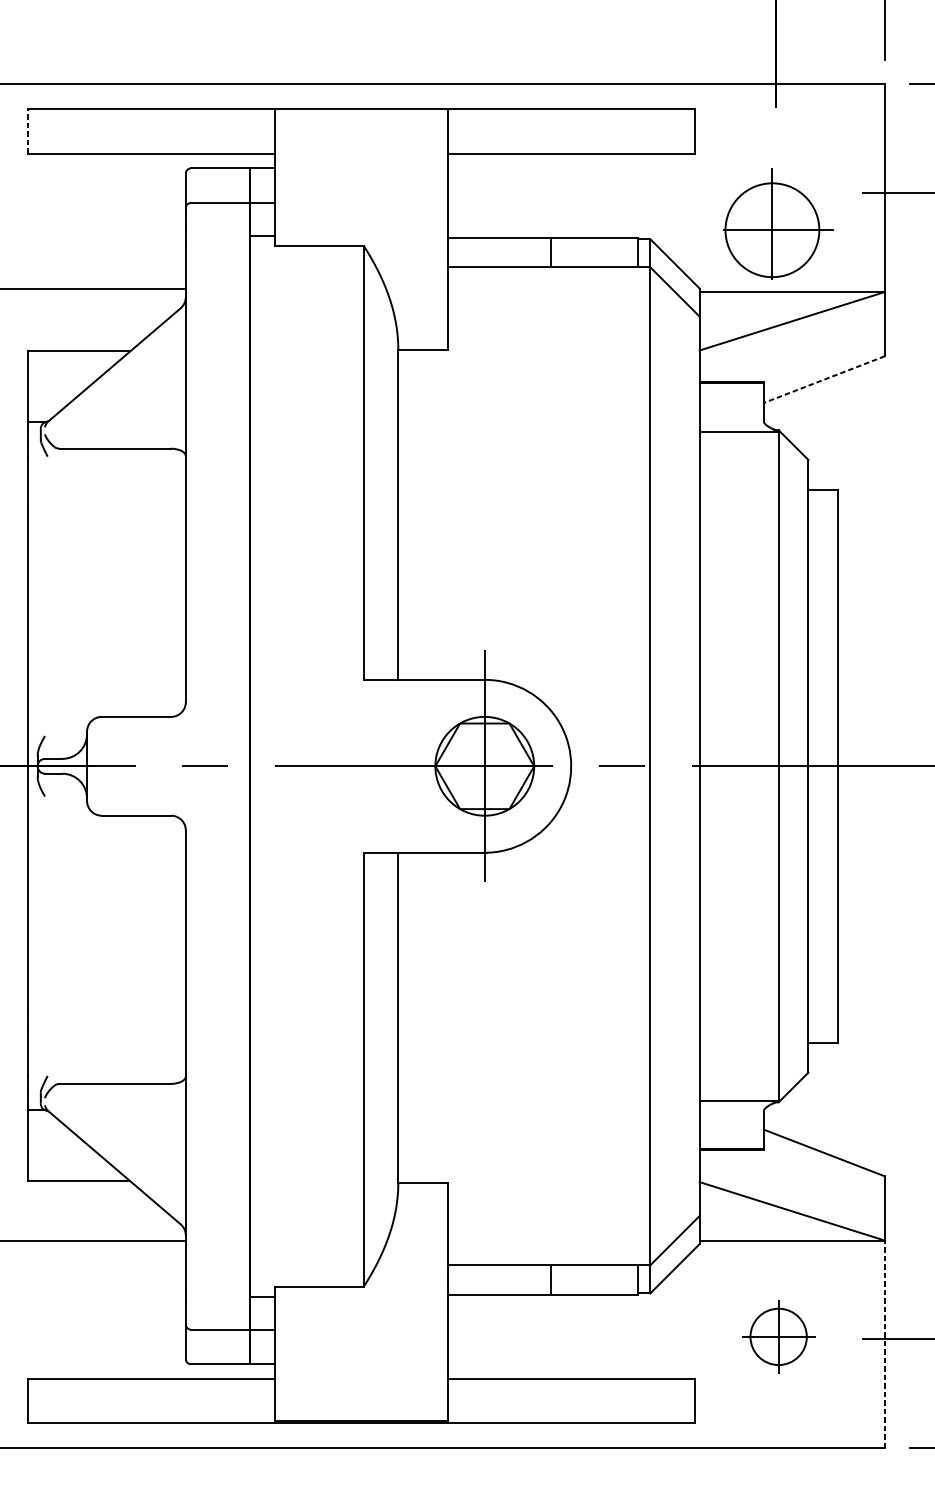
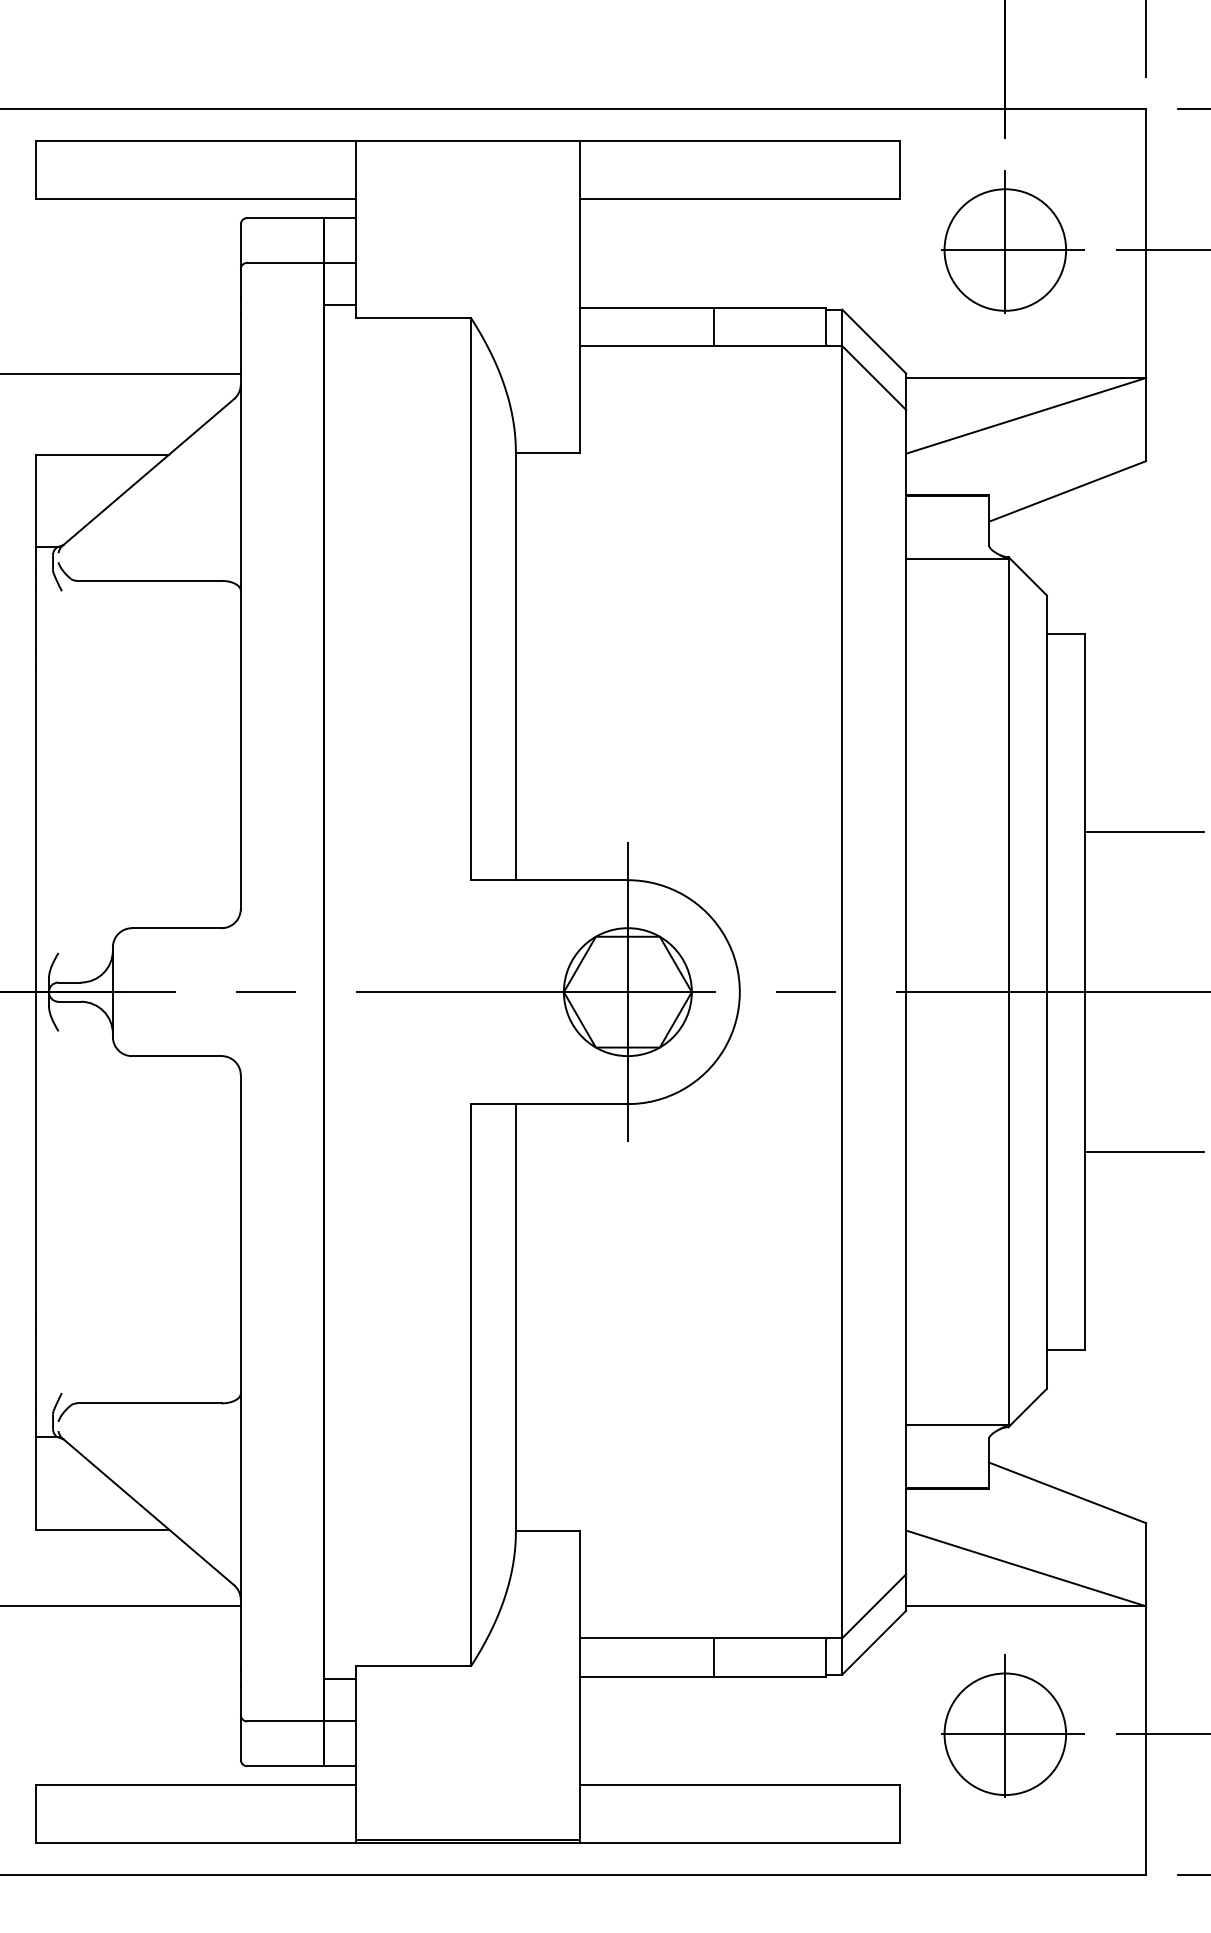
line: (28, 131) -> (36, 170), dashed -> solid
part: (777, 223) -> (1012, 241), moved
line: (824, 379) -> (1067, 491), dashed -> solid
line: (883, 643) -> (1144, 832), added
line: (883, 890) -> (1144, 1152), added
part: (781, 1332) -> (1012, 1725), size x1.67
line: (885, 1344) -> (1146, 1740), dashed -> solid

